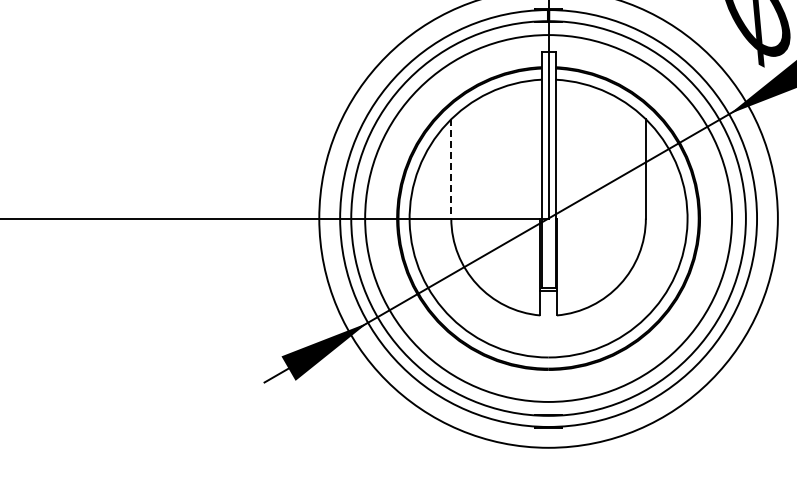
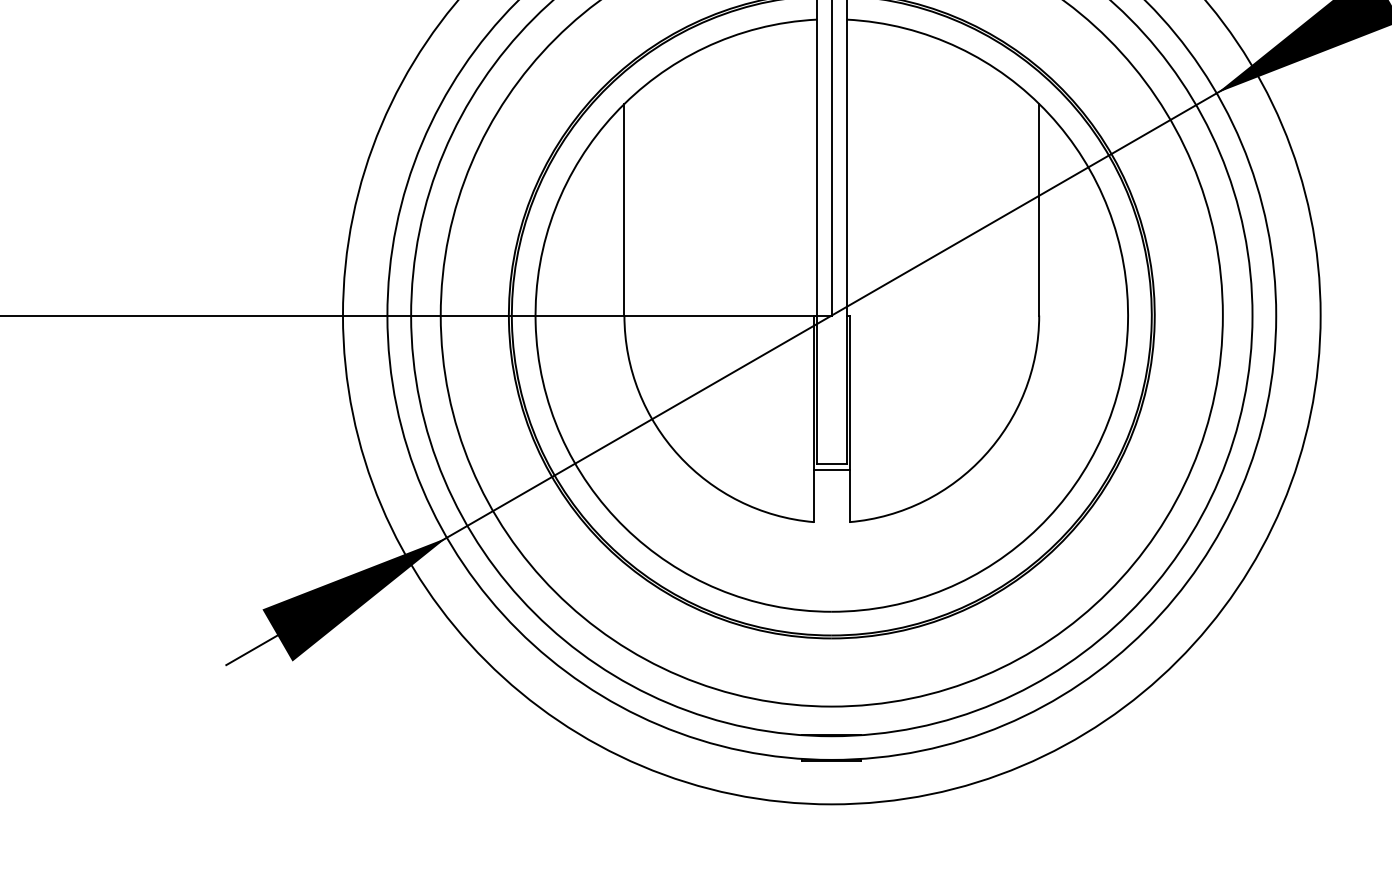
line: (451, 168) -> (624, 208), dashed -> solid

